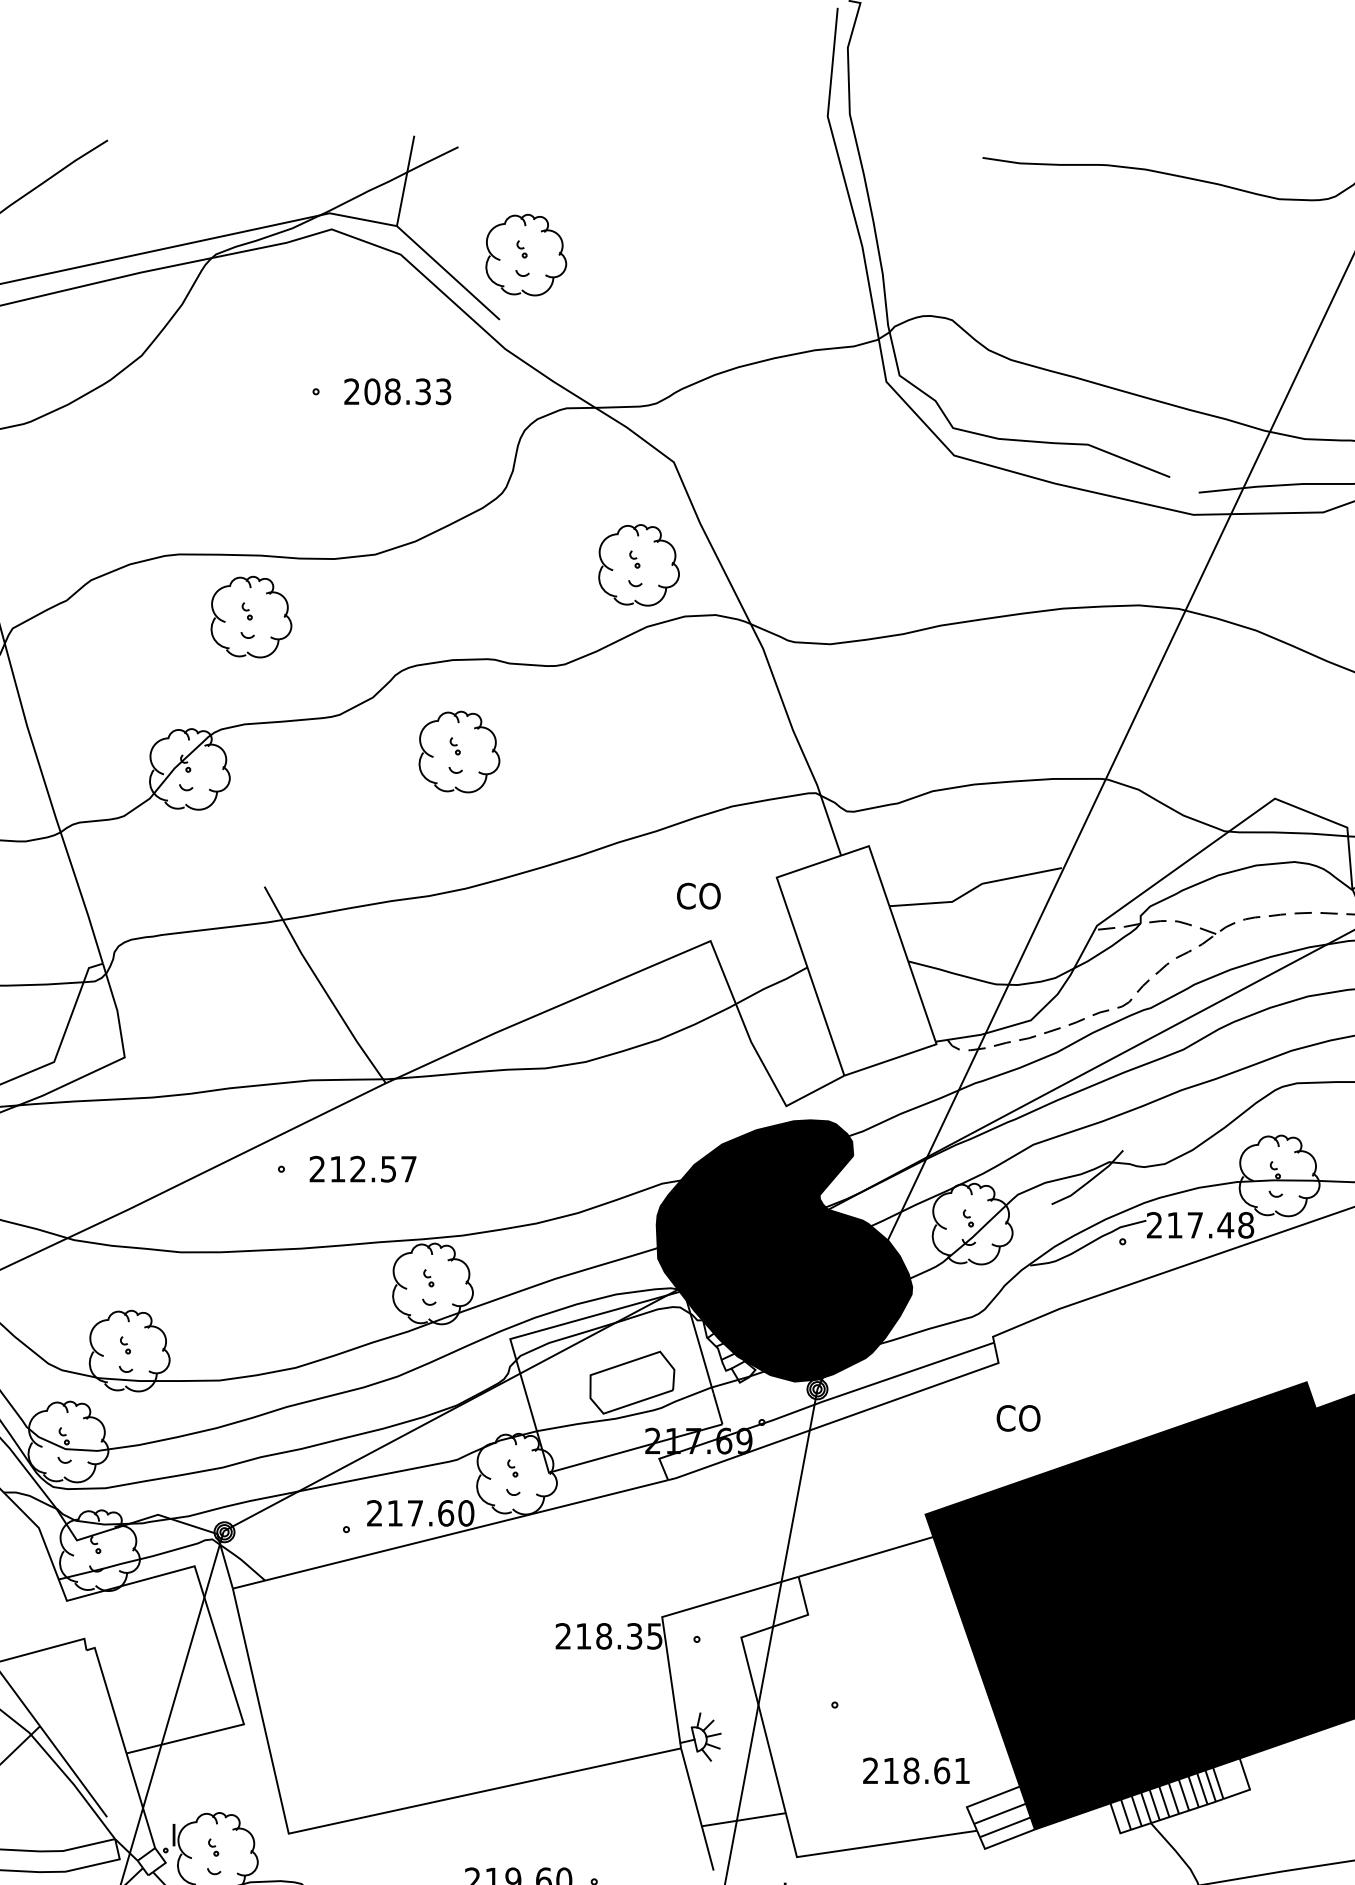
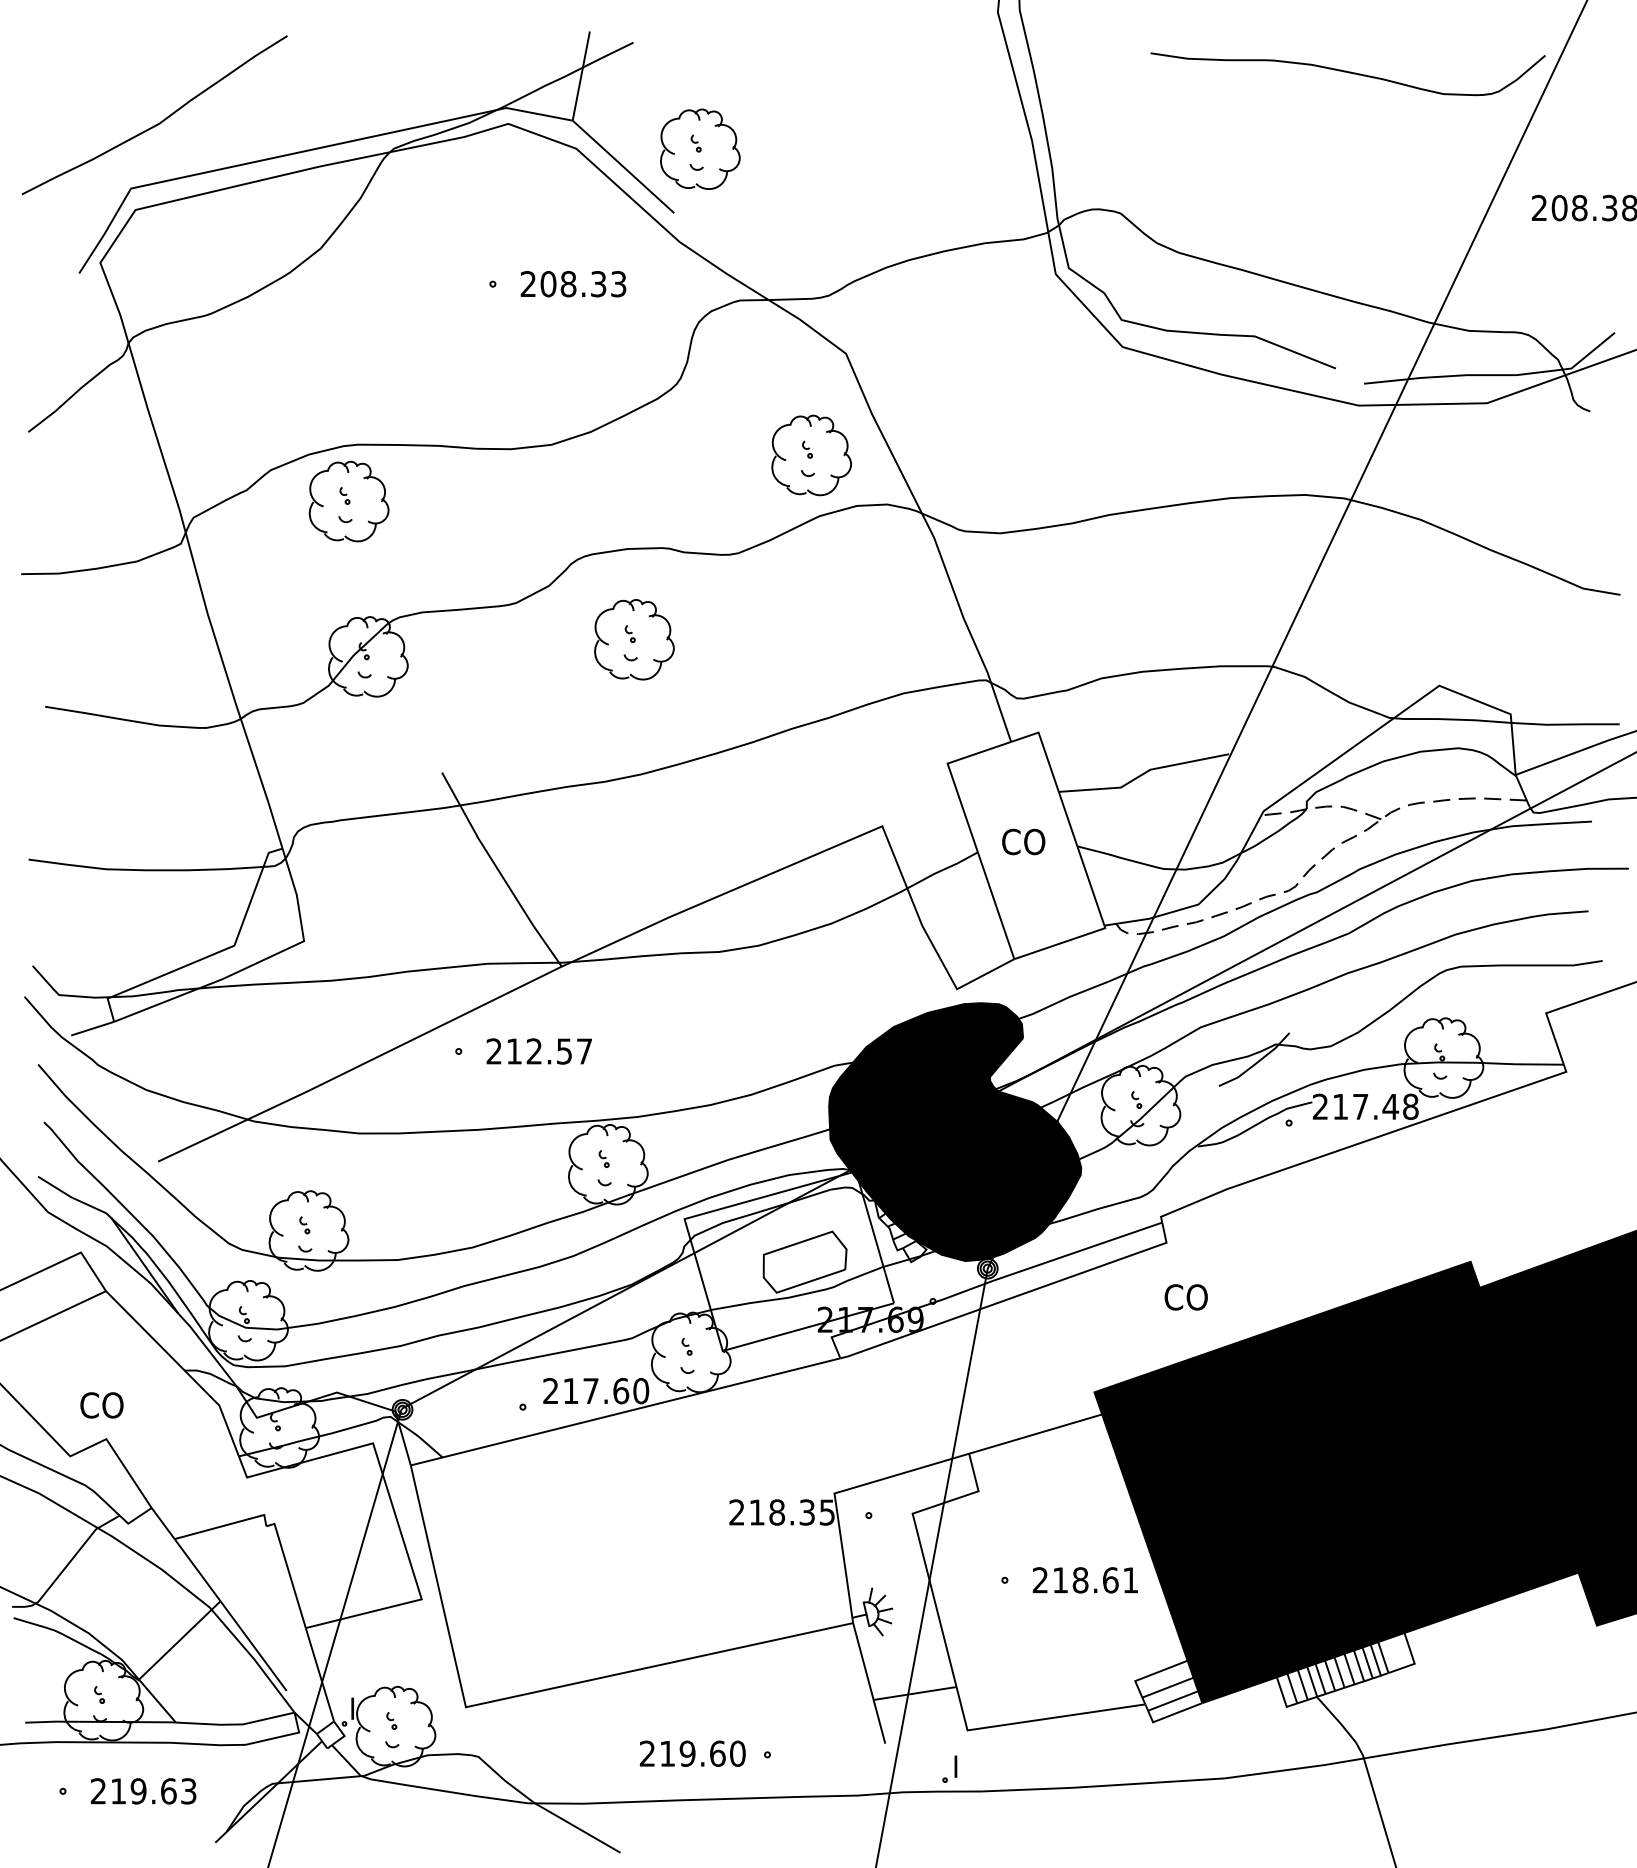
part: (250, 617) -> (348, 501), moved
text: (698, 895) -> (1023, 841), moved
text: (915, 1771) -> (1084, 1580), moved

